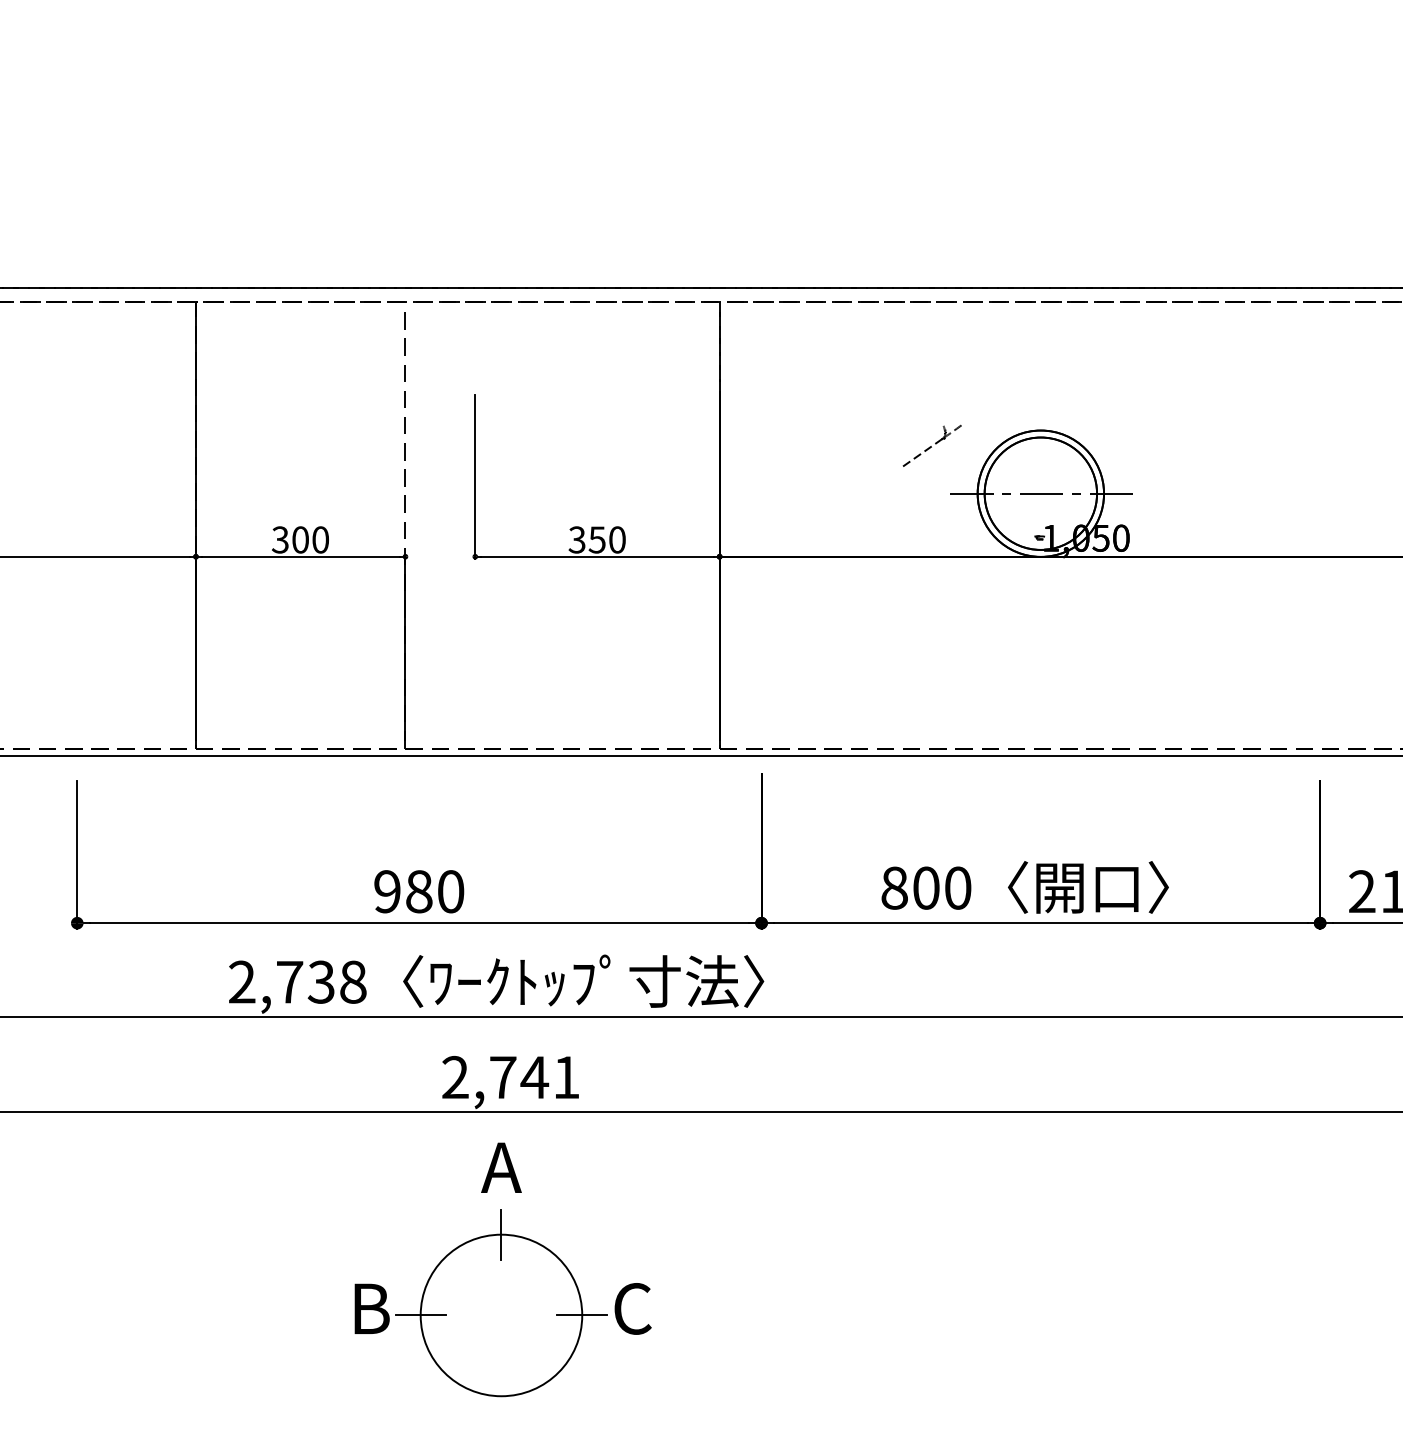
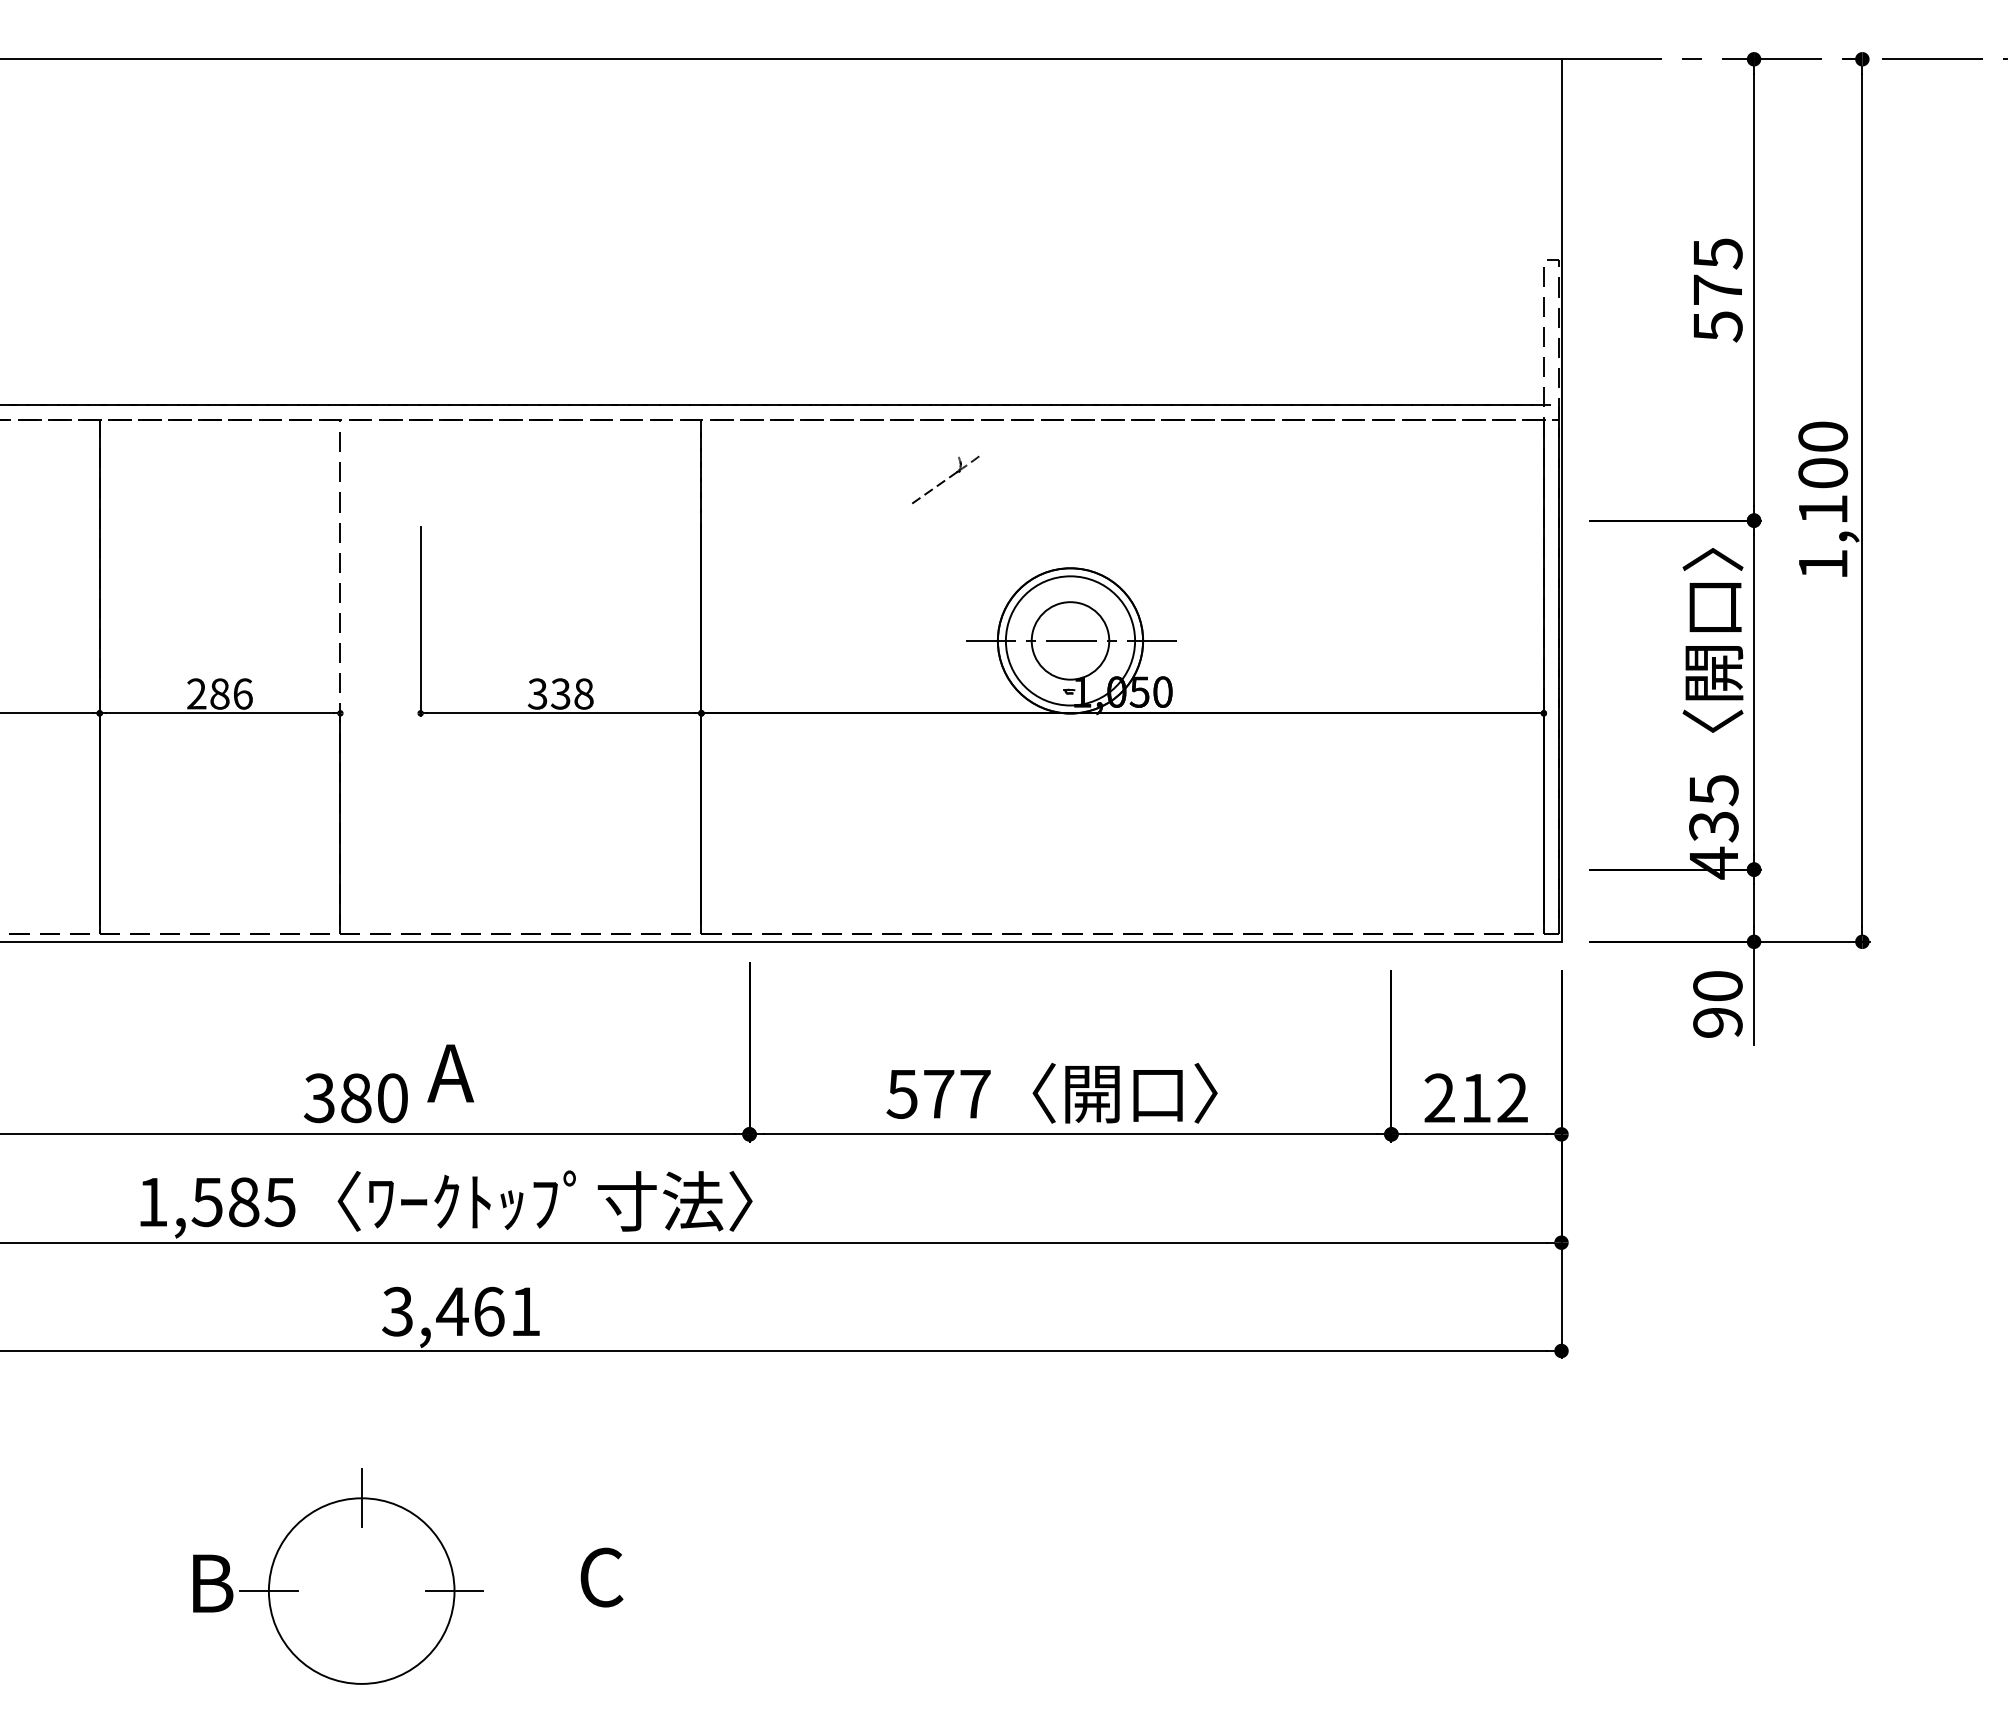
part: (932, 445) -> (945, 479), moved
circle: (1040, 493) -> (1070, 640), size x0.6
text: (300, 539) -> (219, 693), 300 -> 286
text: (607, 539) -> (572, 693), 350 -> 338
text: (925, 888) -> (938, 1094), 800 -> 577
text: (386, 891) -> (318, 1098), 980 -> 380
text: (297, 982) -> (216, 1202), 2,738 -> 1,585
text: (495, 1077) -> (443, 1311), 2,741 -> 3,461
text: (501, 1167) -> (450, 1073), moved
part: (481, 1302) -> (338, 1576), moved

